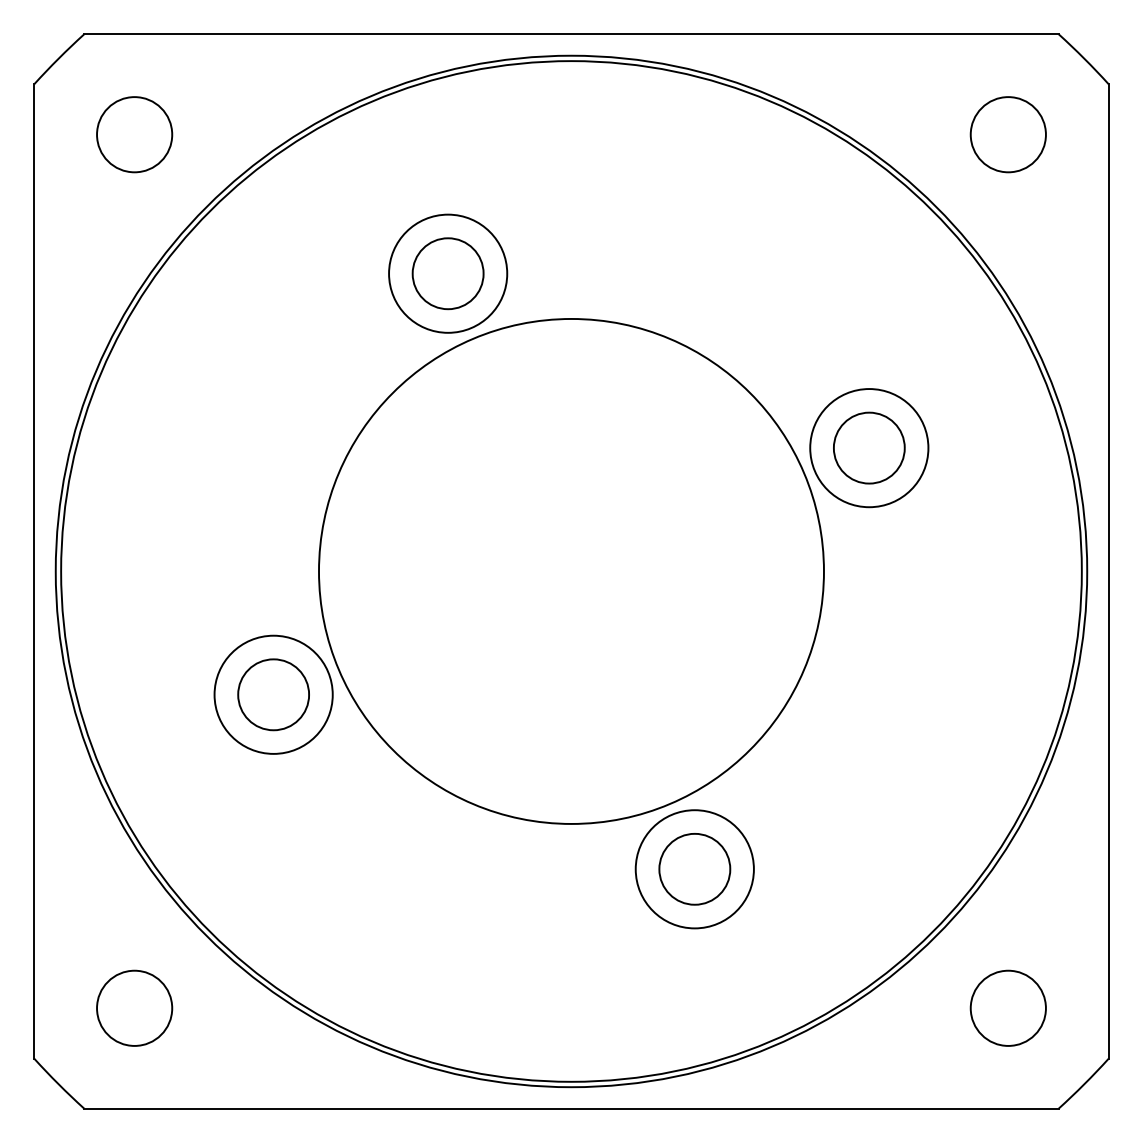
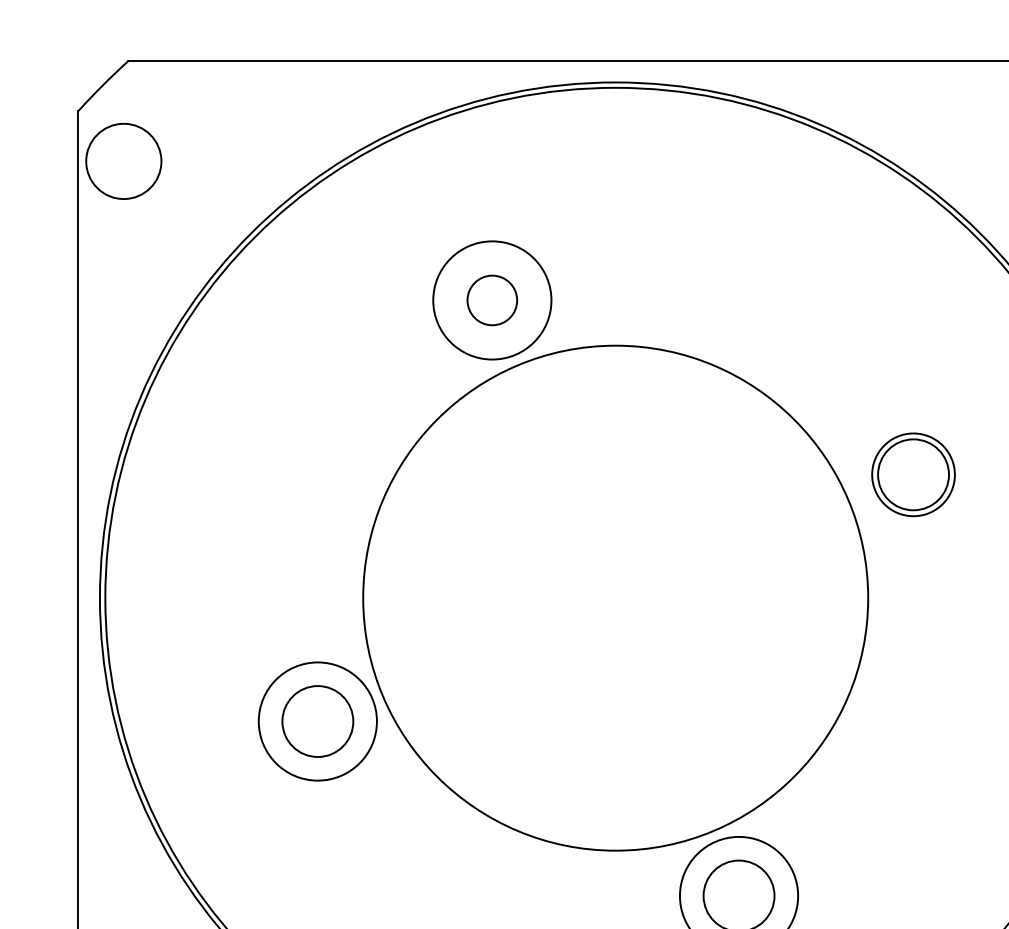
circle: (134, 134) -> (123, 161), moved
circle: (447, 273) -> (491, 300), size x0.7
circle: (869, 448) -> (913, 475), size x0.7

